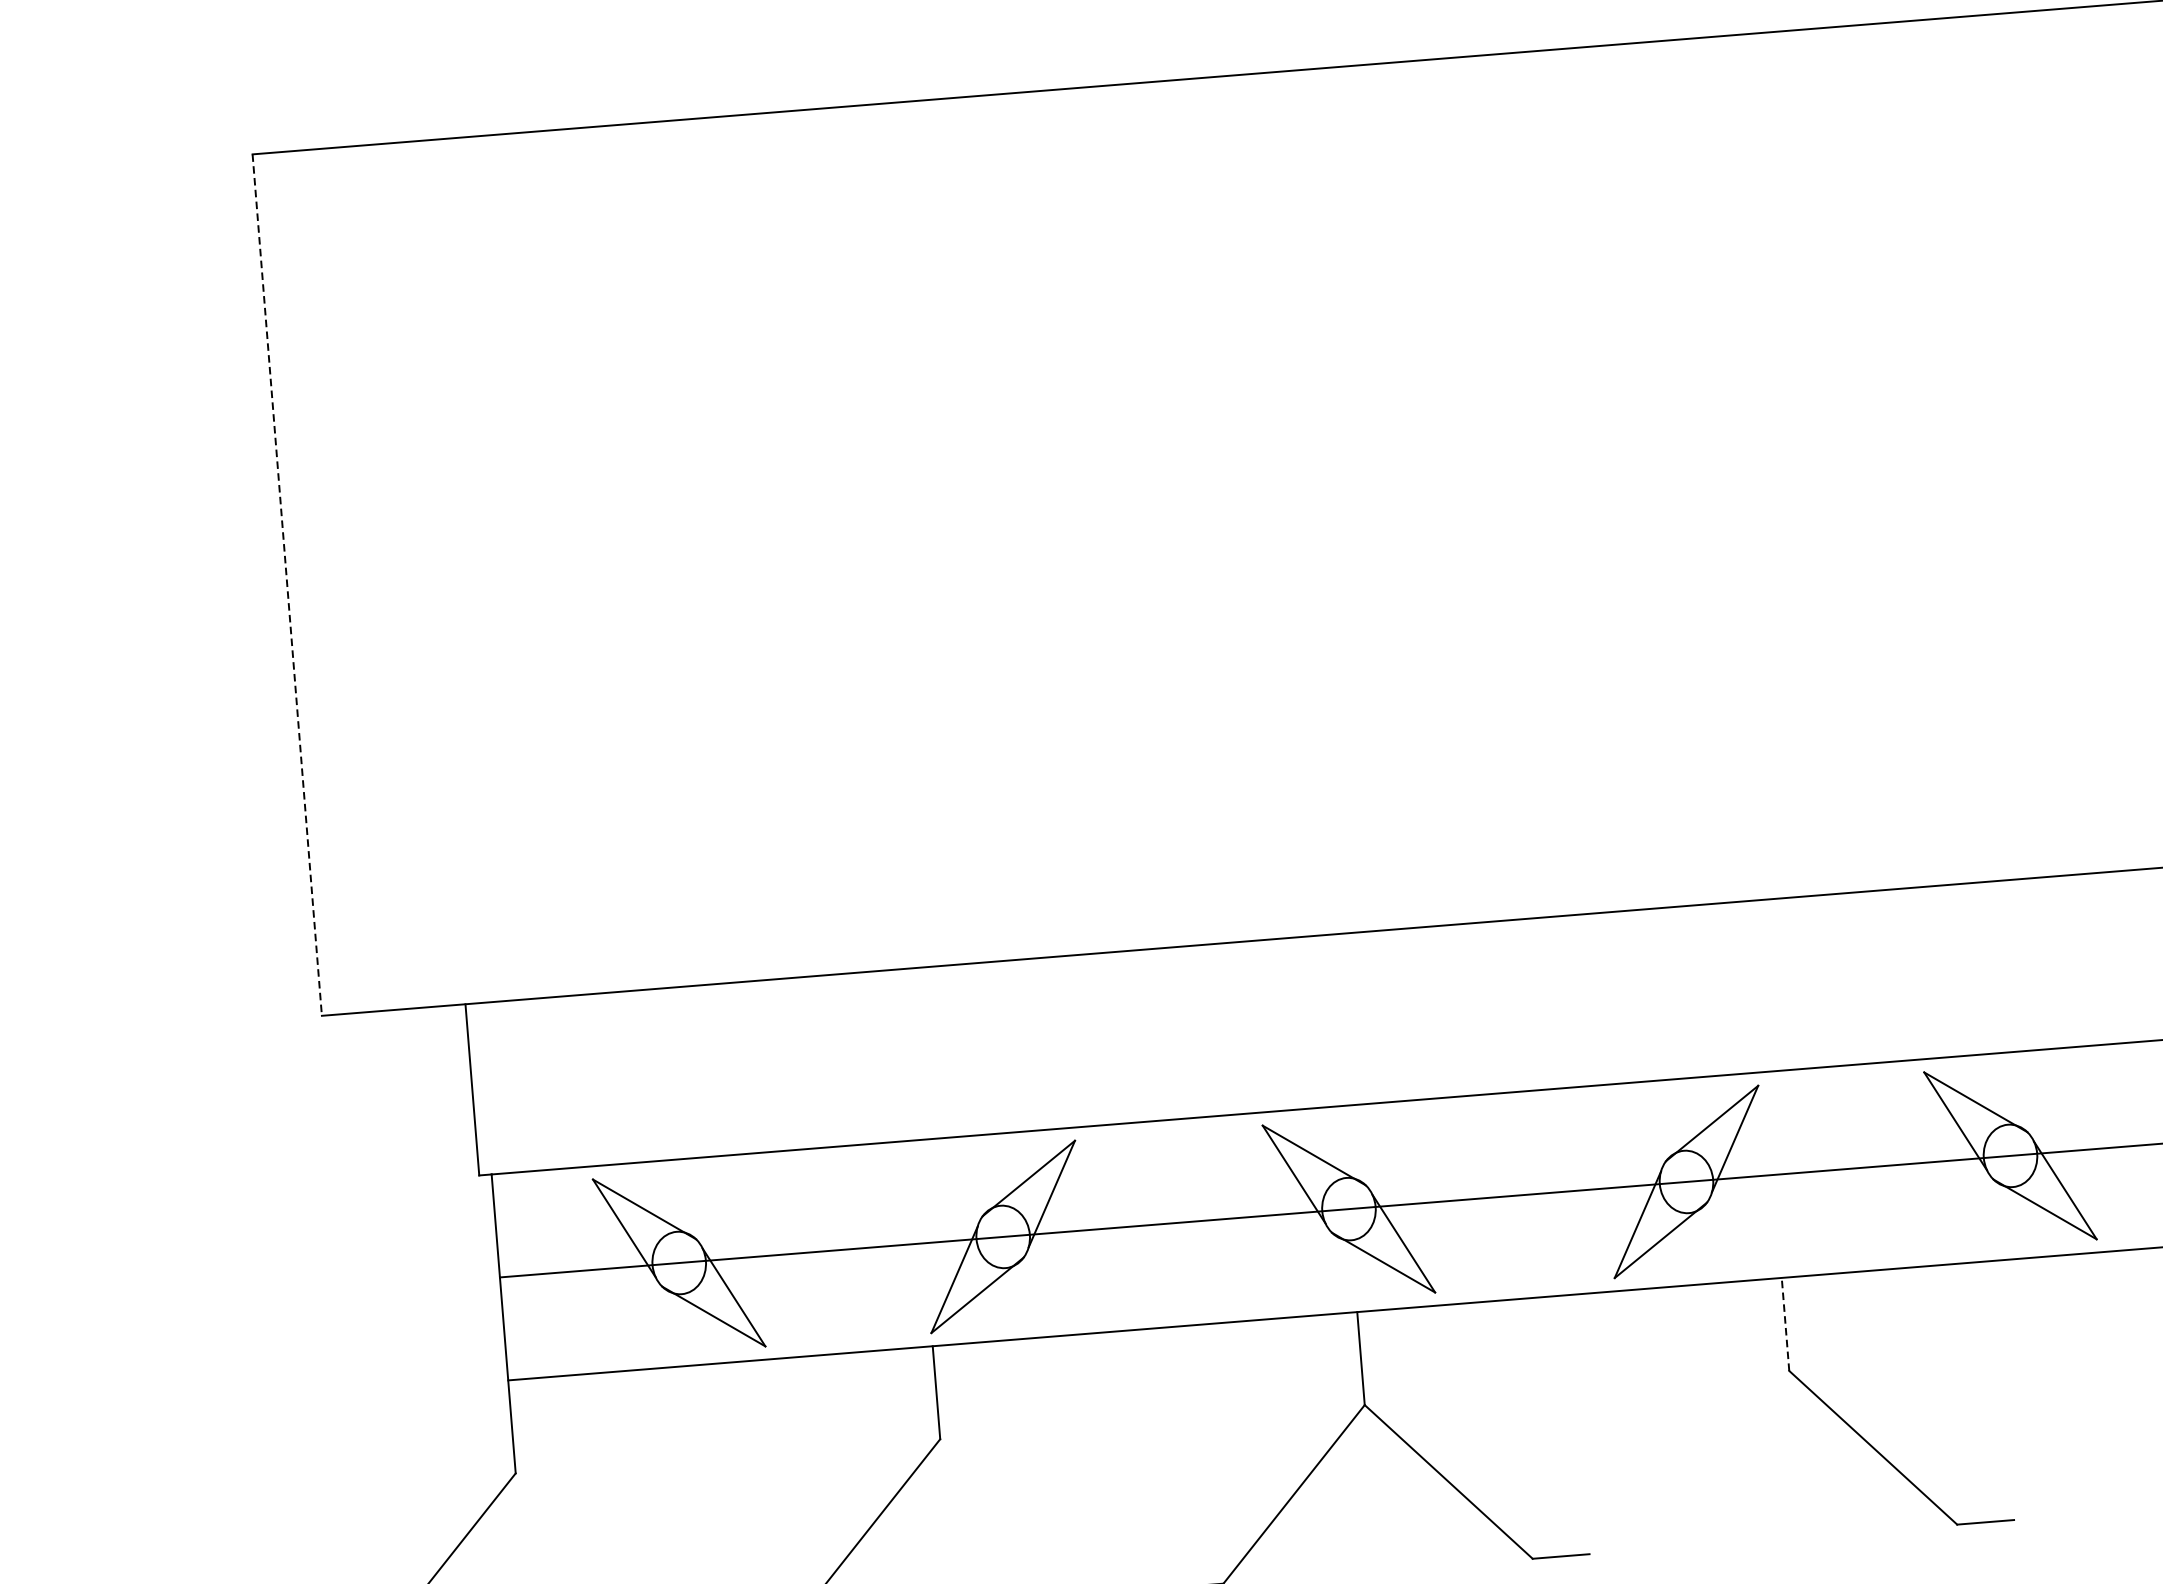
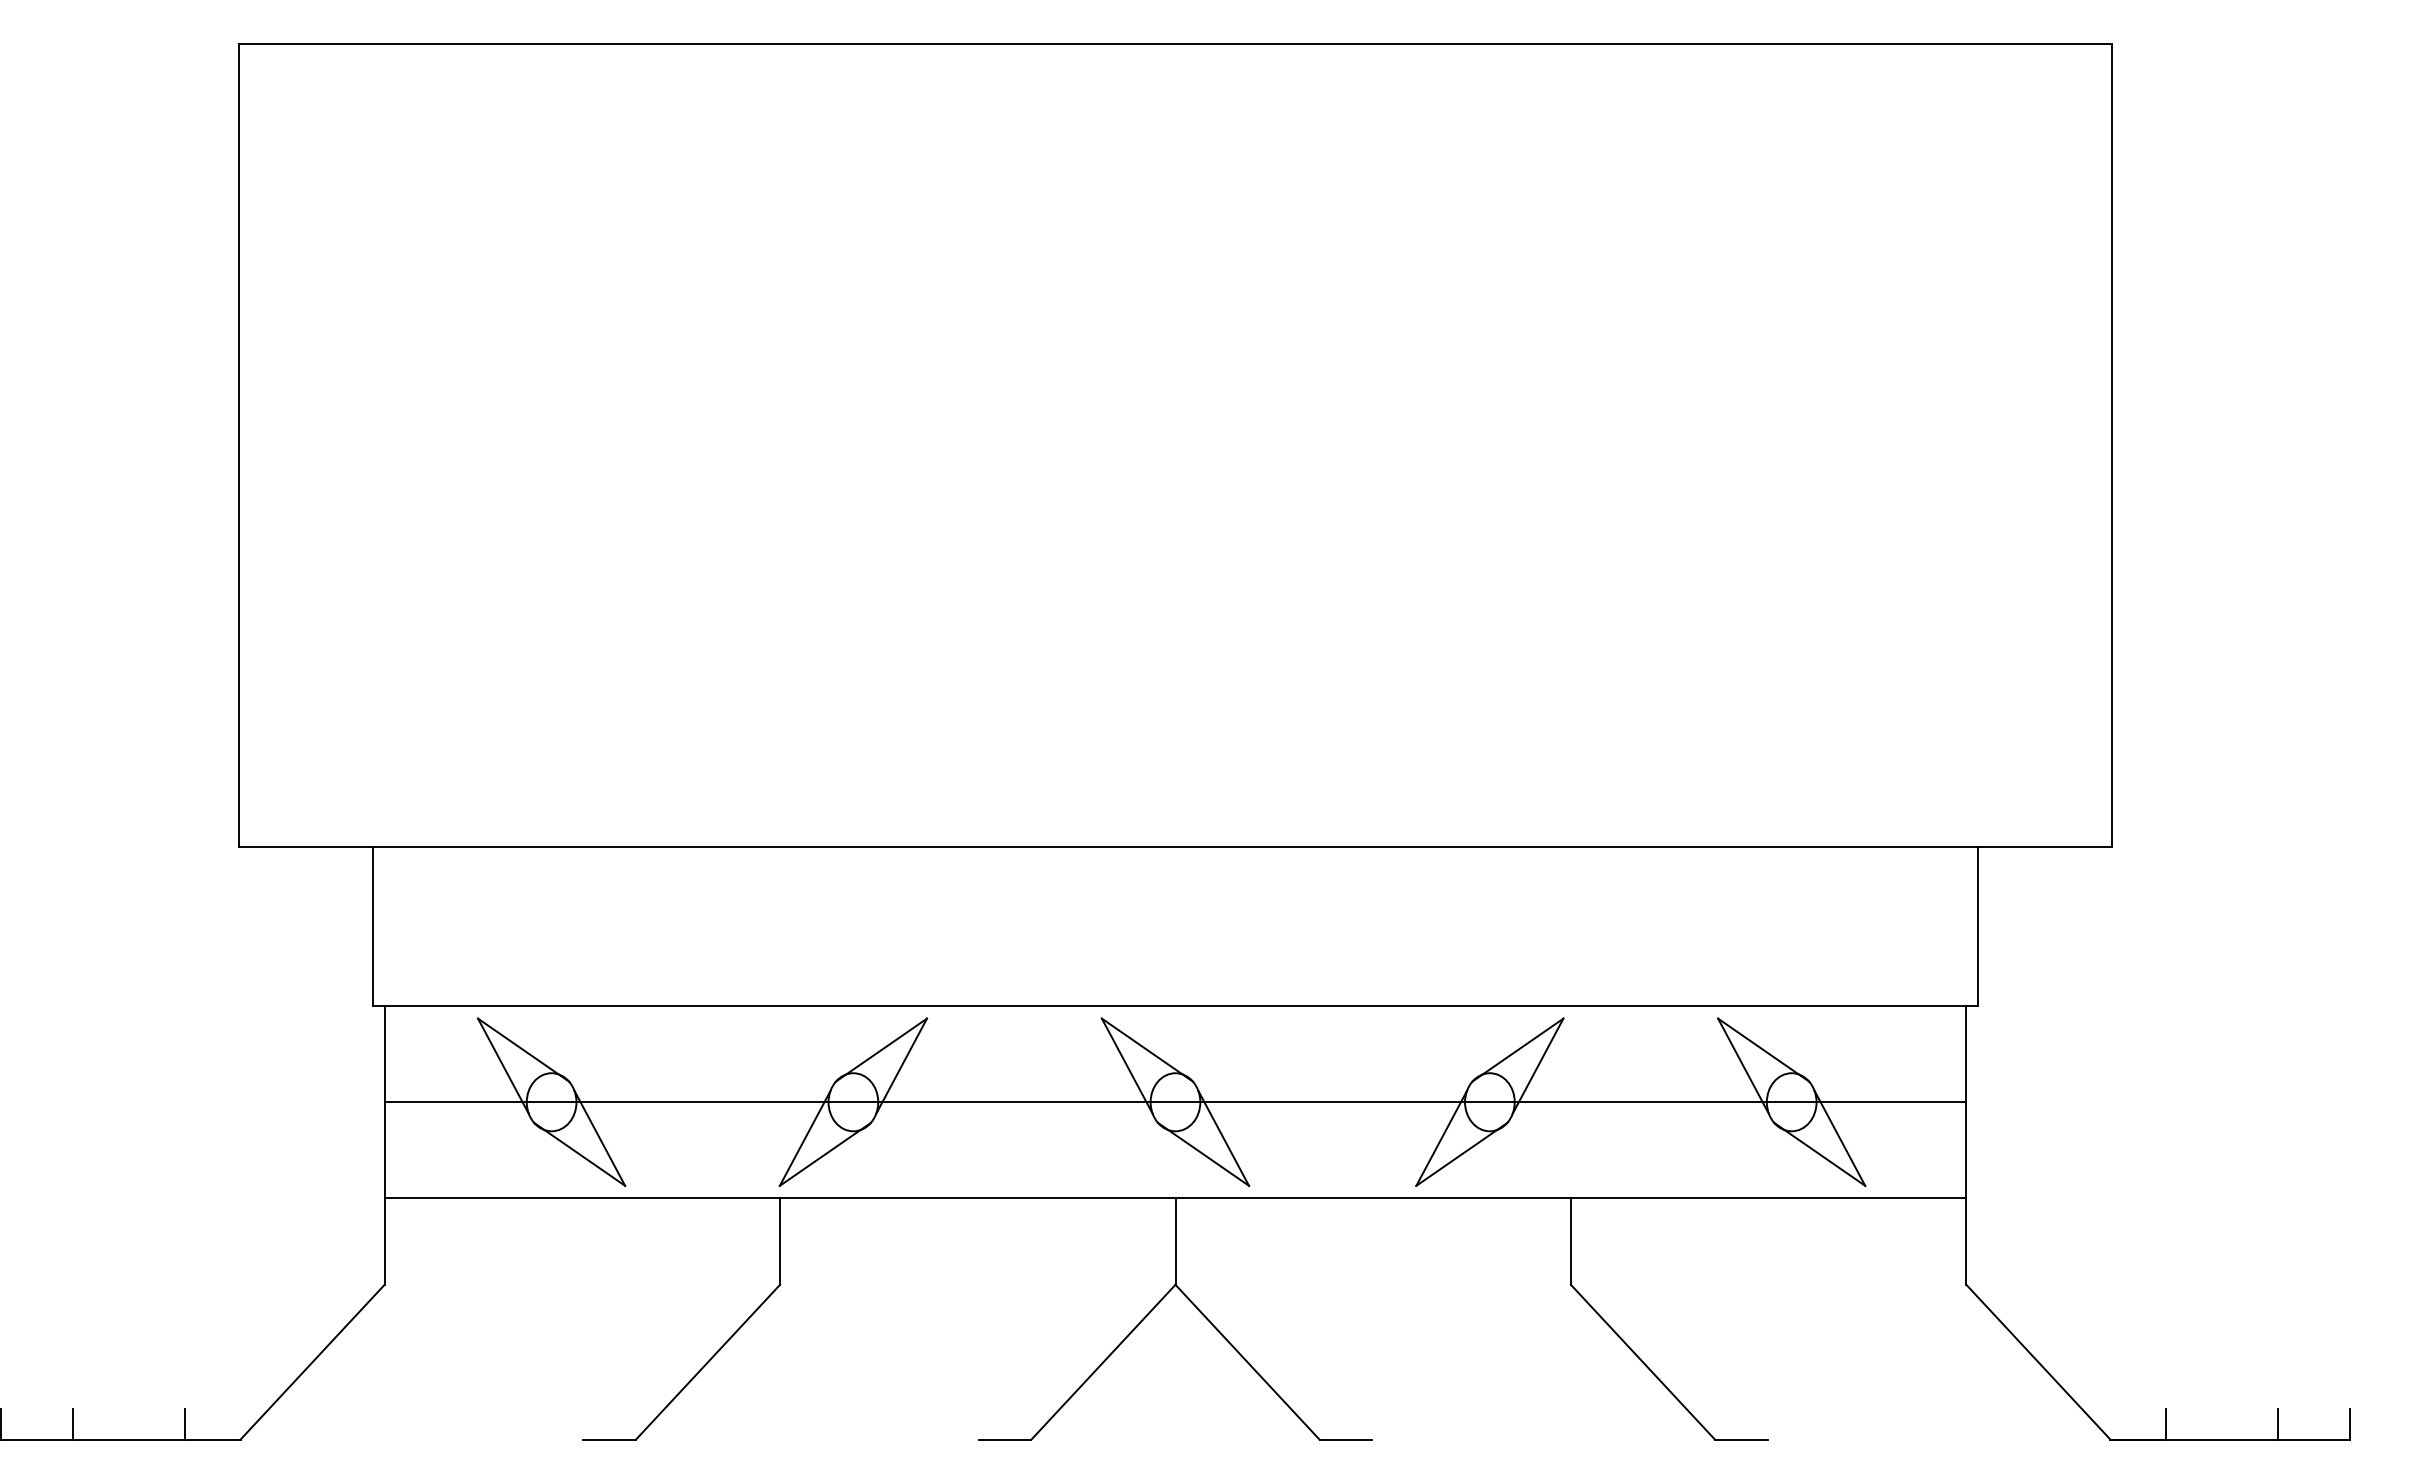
line: (287, 585) -> (239, 446), dashed -> solid
line: (1784, 1323) -> (1570, 1240), dashed -> solid

